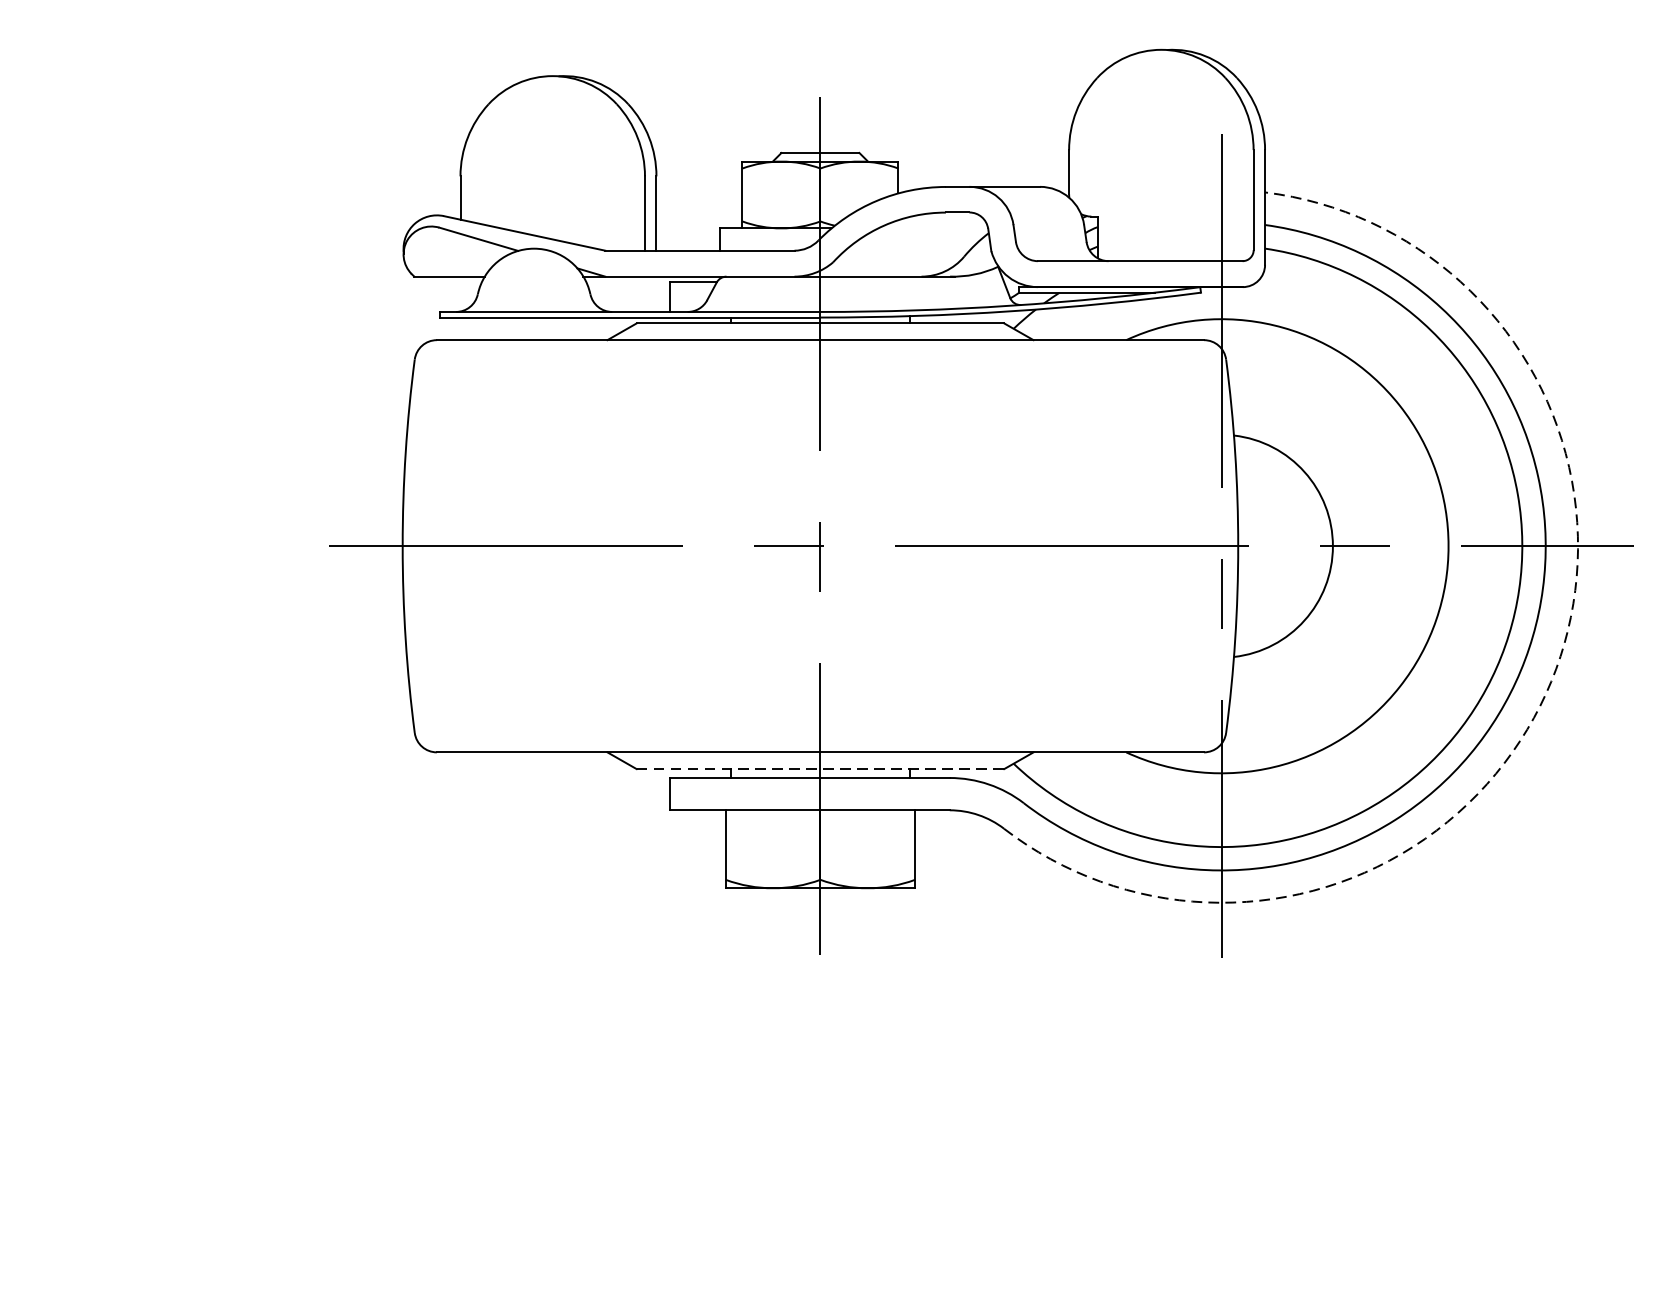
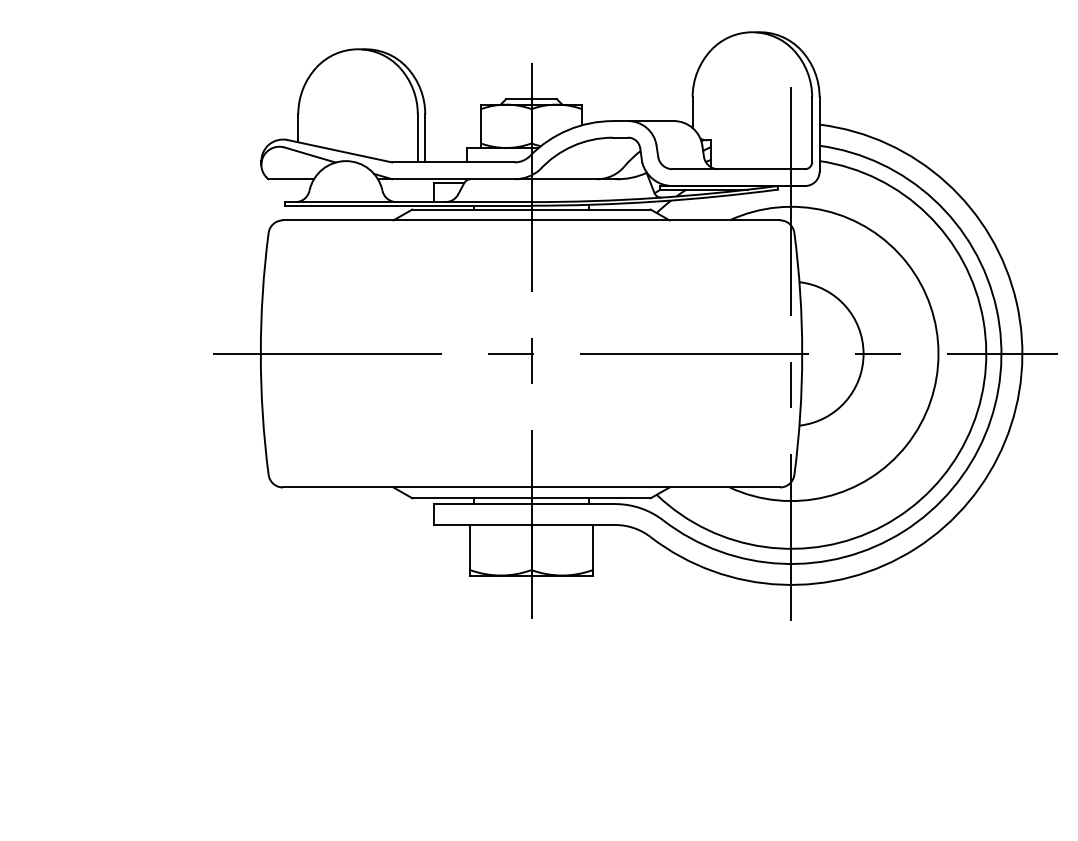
arc: (1551, 681) -> (1005, 441), dashed -> solid
line: (821, 769) -> (532, 498), dashed -> solid

